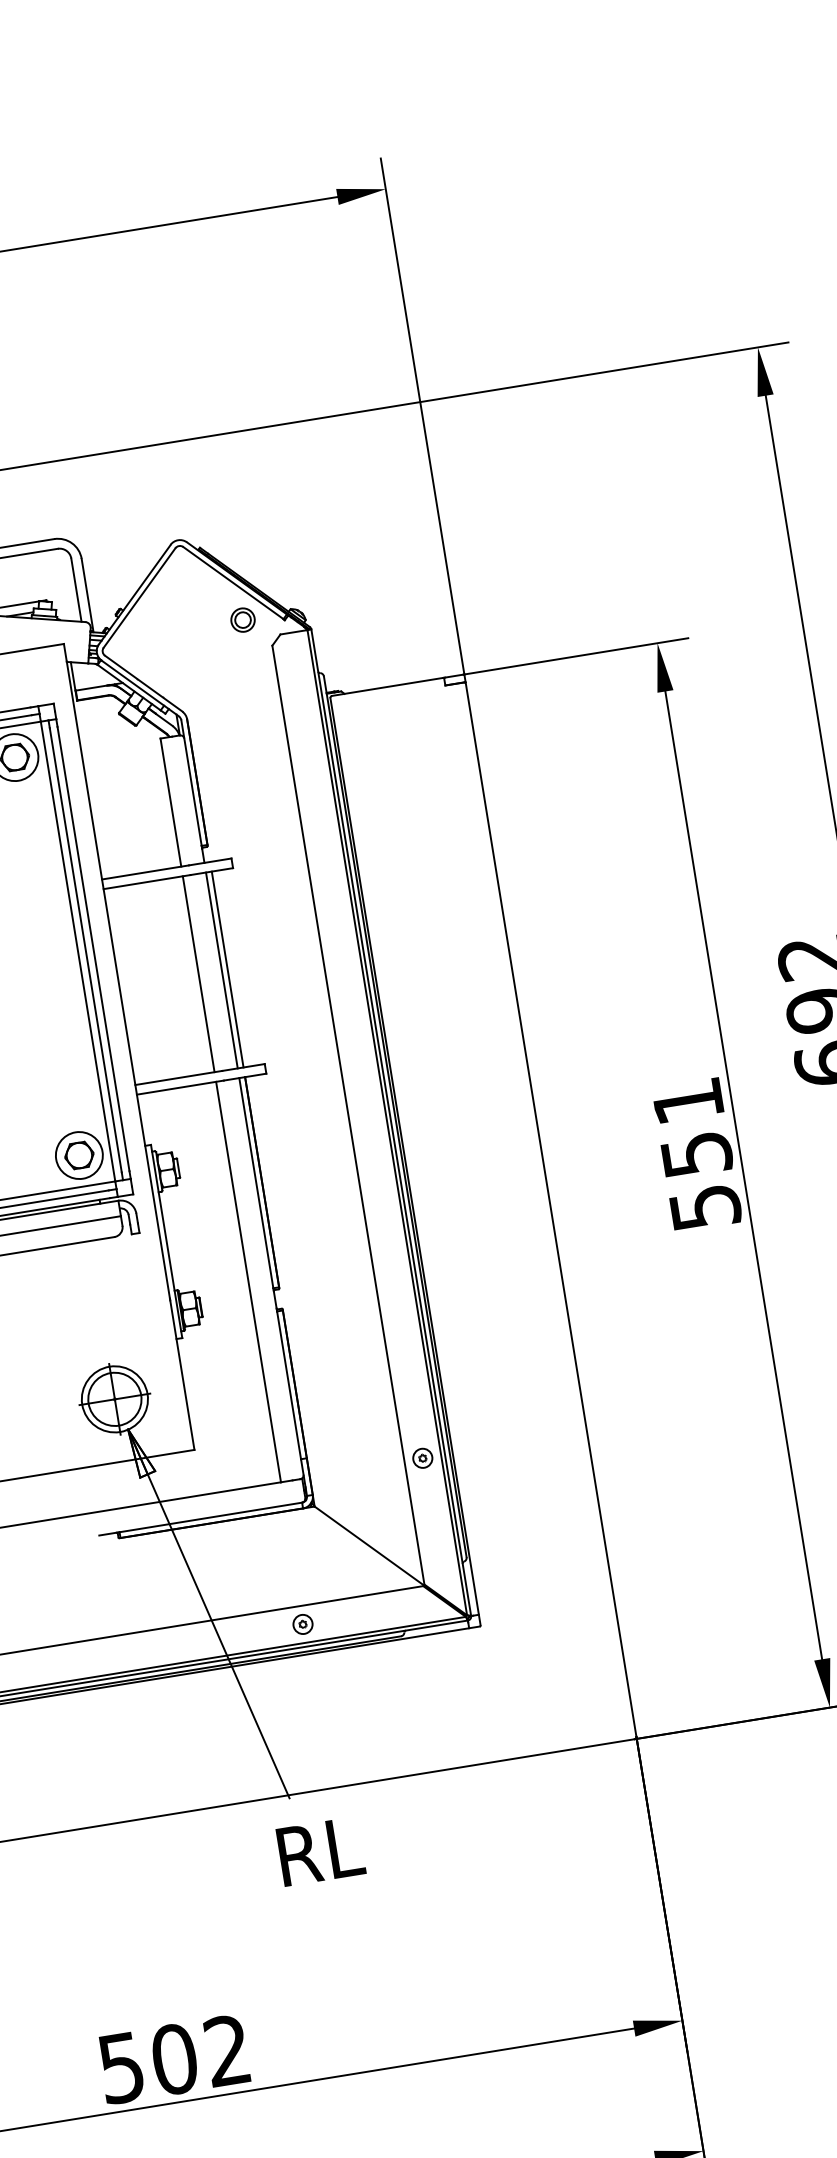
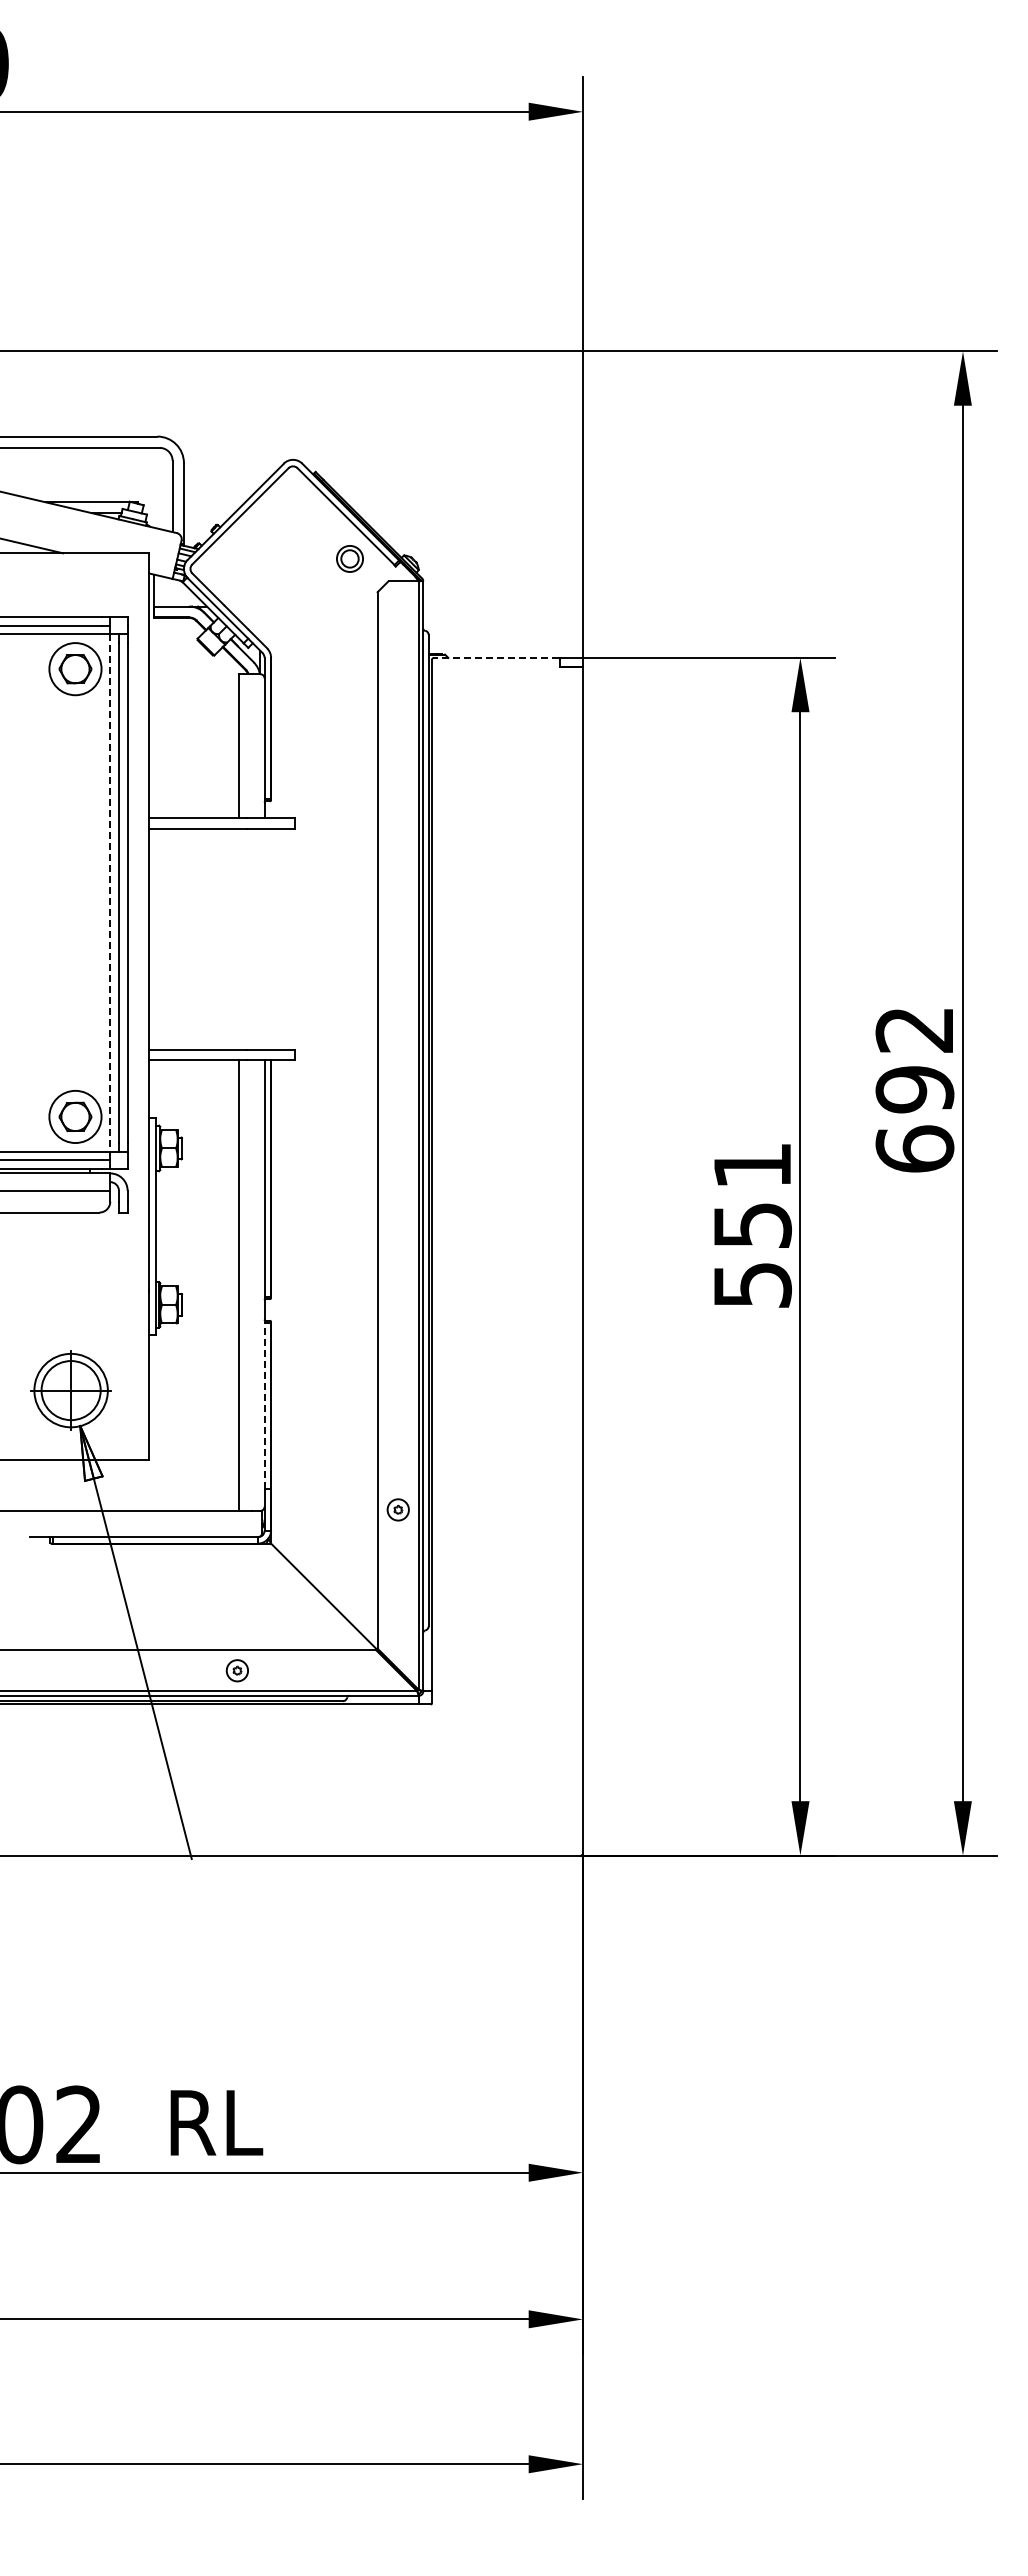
line: (387, 686) -> (496, 657), solid -> dashed
line: (78, 951) -> (110, 893), solid -> dashed
line: (228, 969) -> (271, 939), removed
line: (221, 970) -> (264, 939), removed
line: (198, 974) -> (238, 939), removed
line: (288, 1384) -> (264, 1405), solid -> dashed
text: (320, 1851) -> (216, 2122), moved

